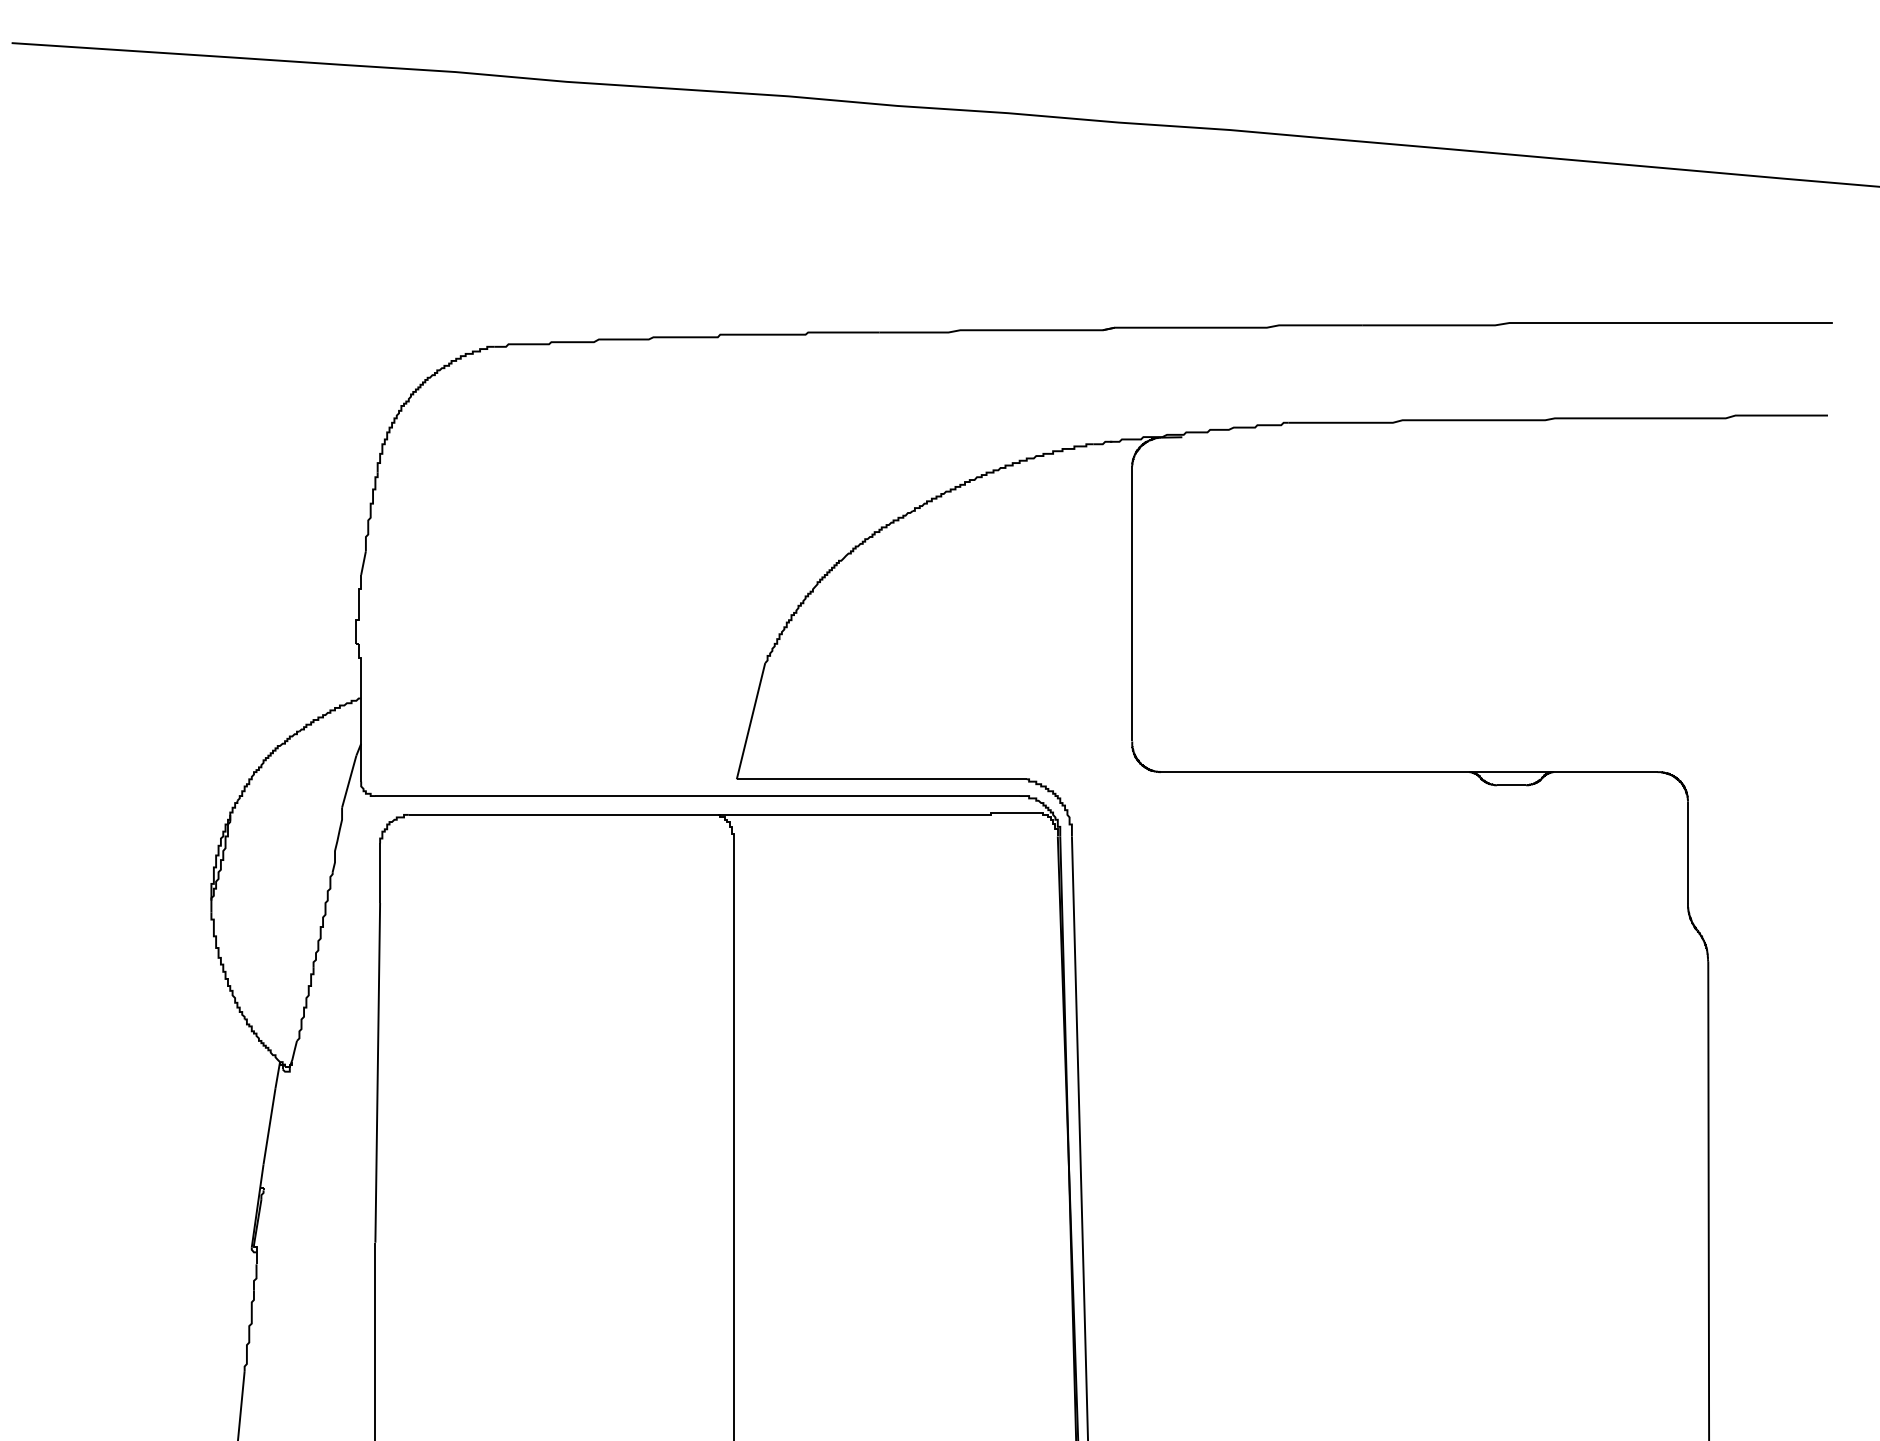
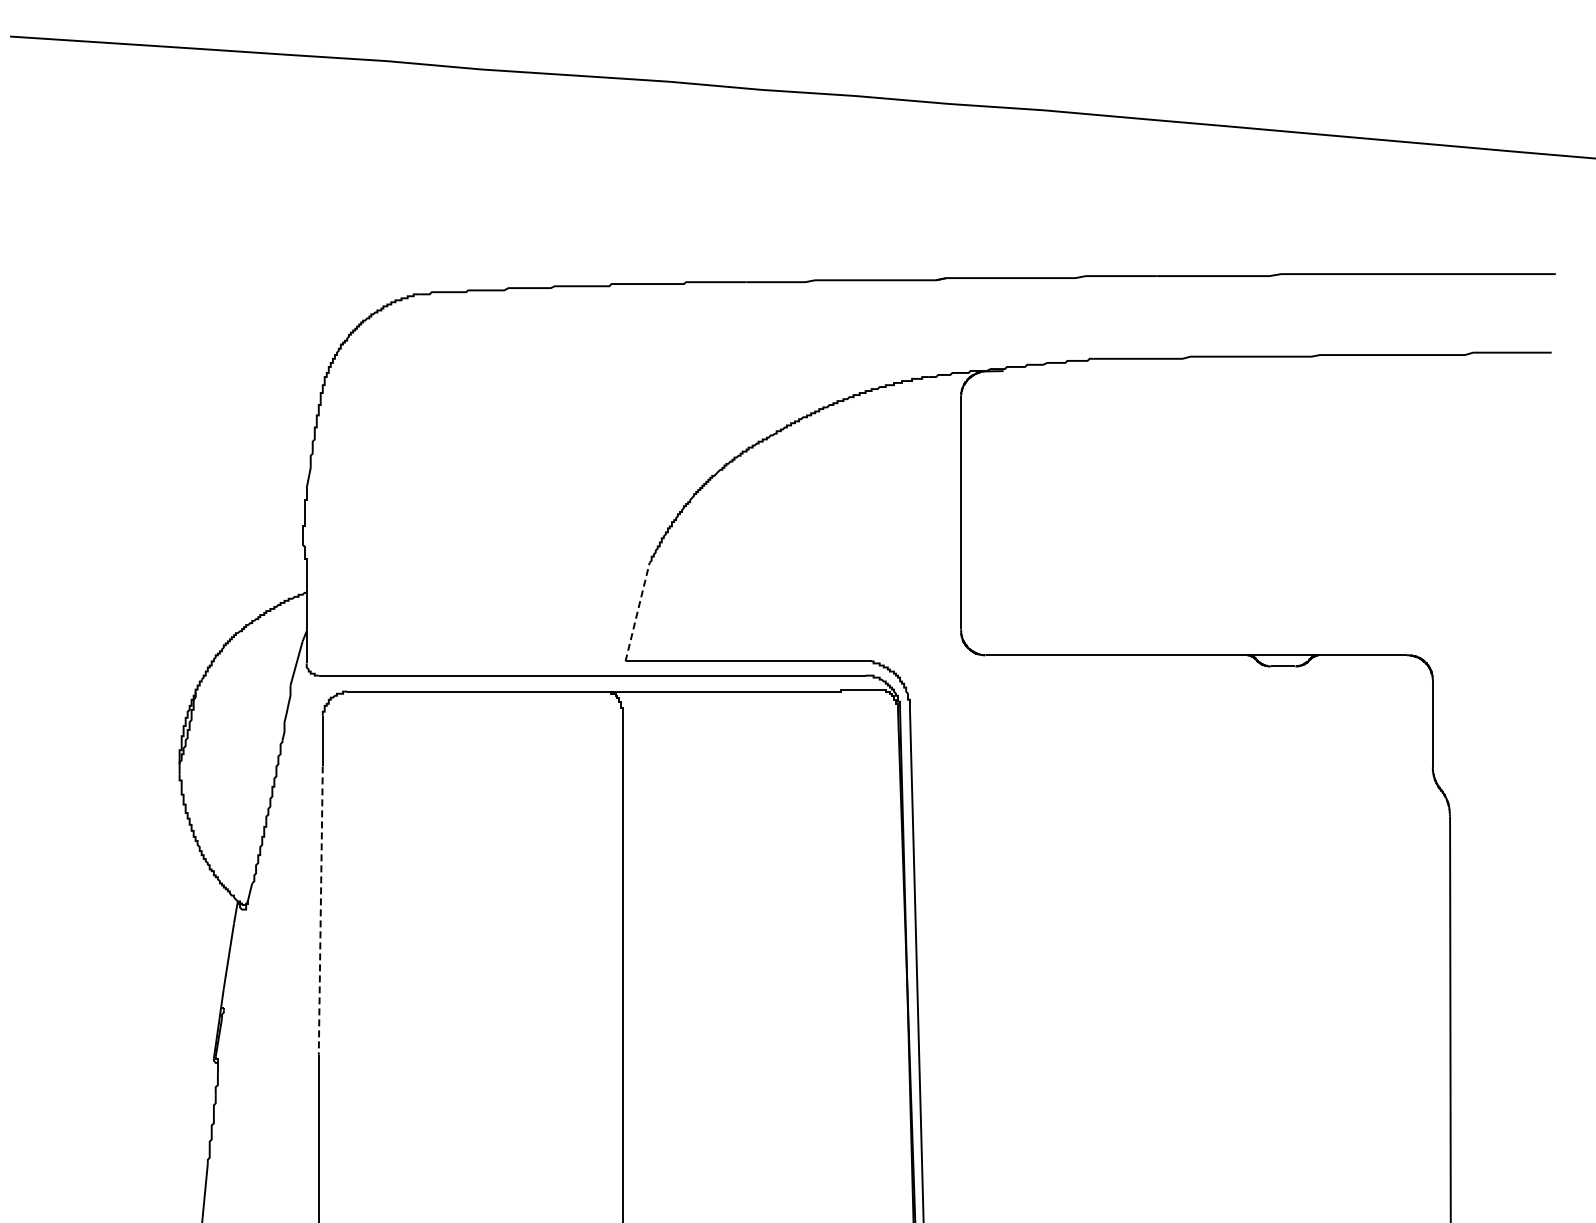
line: (750, 721) -> (637, 612), solid -> dashed
line: (377, 1073) -> (320, 911), solid -> dashed

